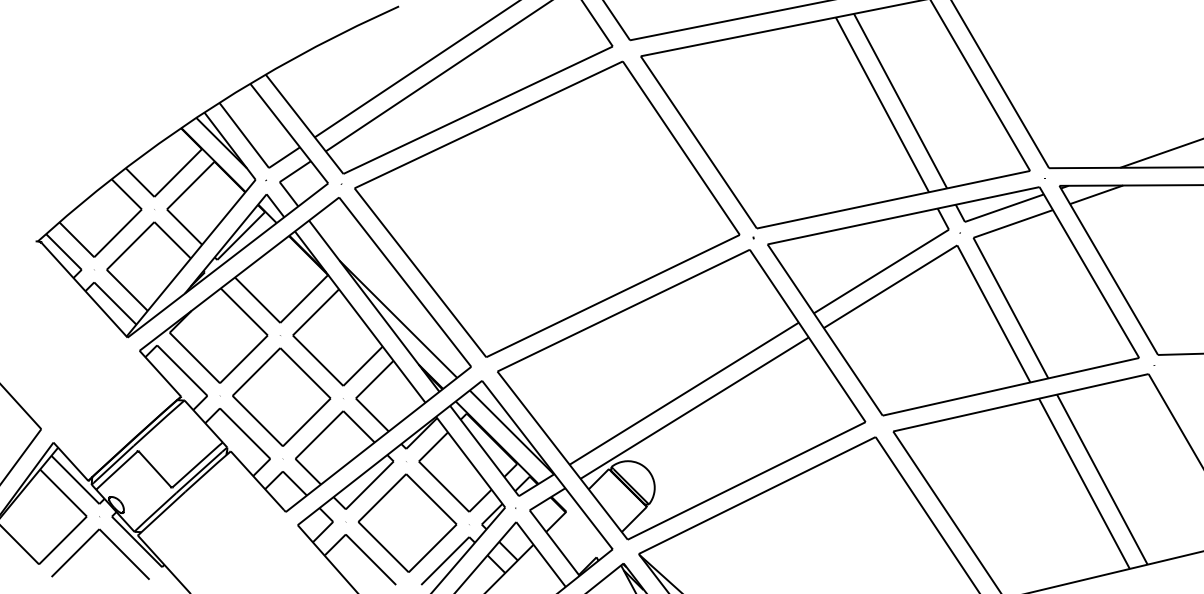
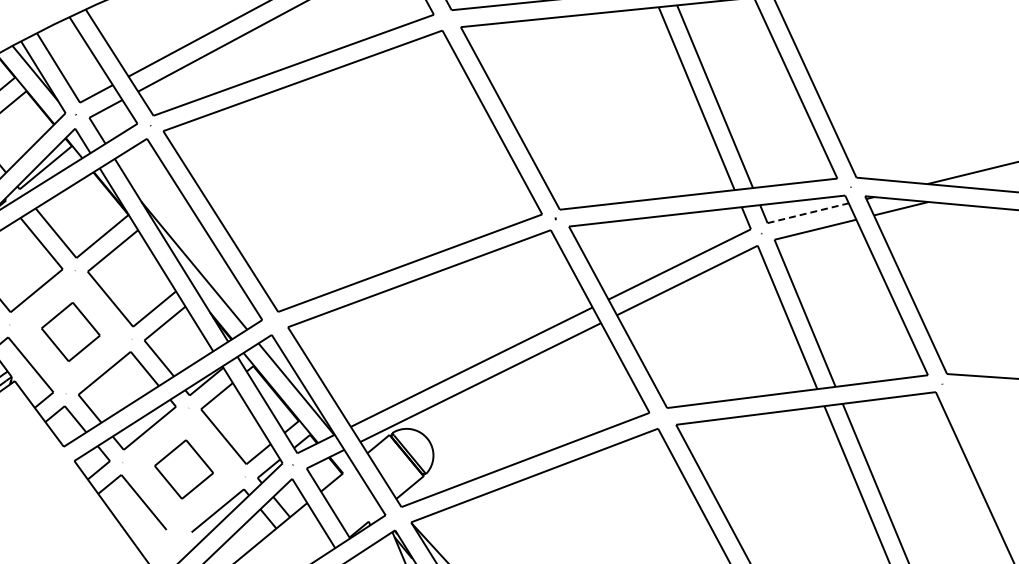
line: (1004, 208) -> (808, 213), solid -> dashed
part: (281, 396) -> (70, 331), size x0.6
part: (407, 522) -> (183, 468), size x0.6

